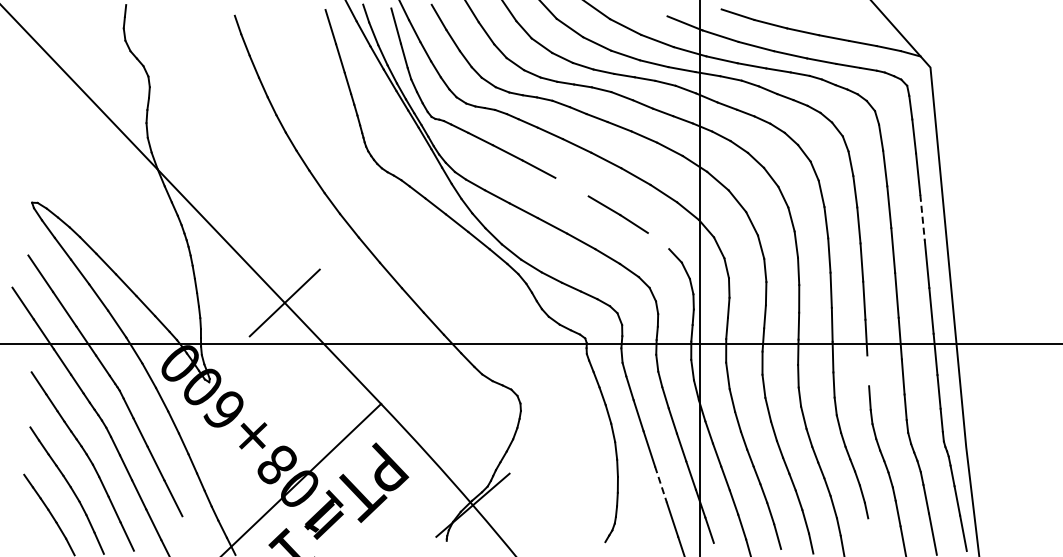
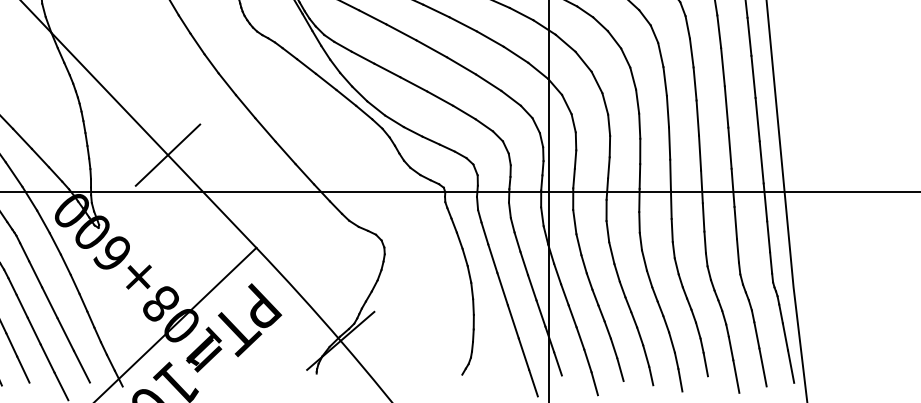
line: (571, 186) -> (431, 48), added
line: (922, 218) -> (753, 77), dashed -> solid
line: (658, 240) -> (511, 97), added
line: (868, 370) -> (703, 217), added
line: (661, 485) -> (513, 322), dashed -> solid
line: (870, 530) -> (705, 364), added
line: (190, 533) -> (81, 366), added

